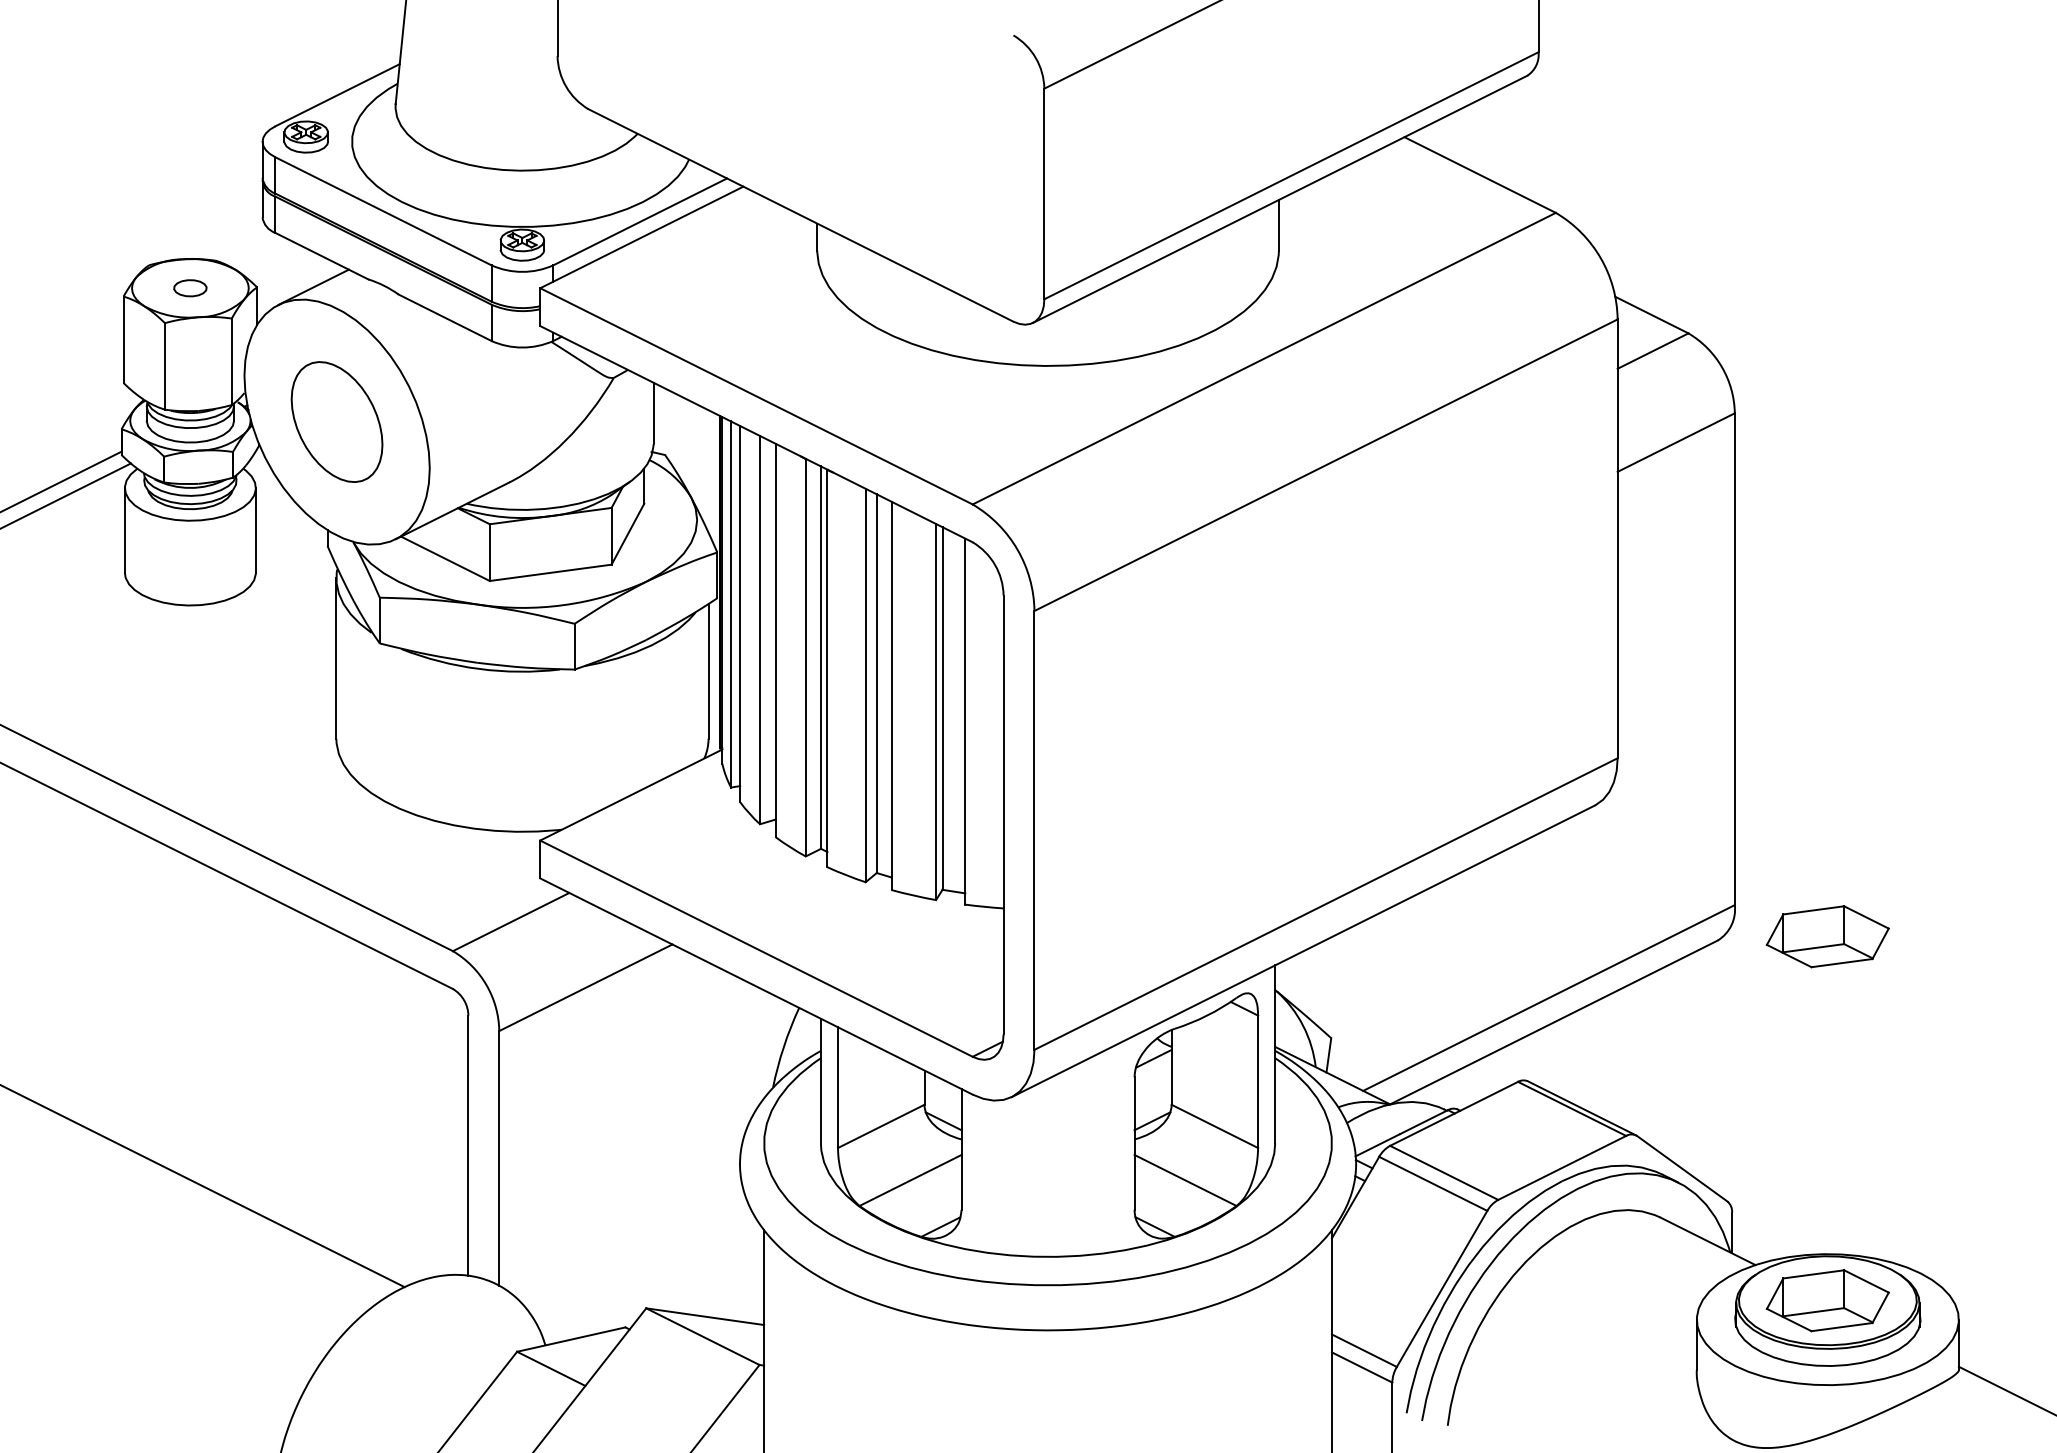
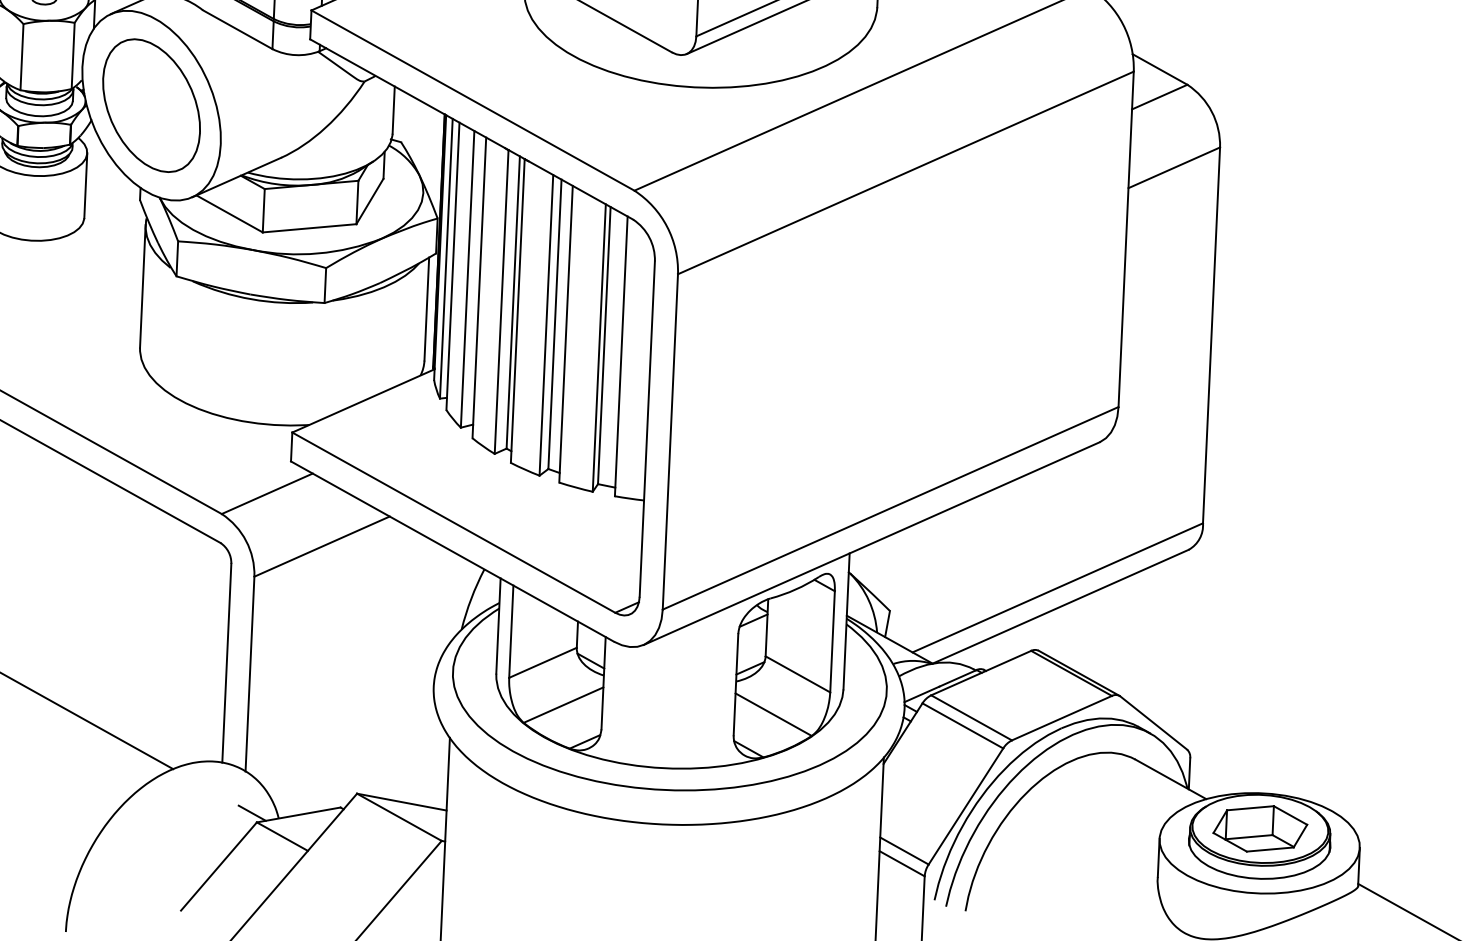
part: (336, 421) -> (151, 105), size x1.43
part: (1827, 936) -> (1272, 550), removed
line: (510, 1340) -> (252, 813), added

